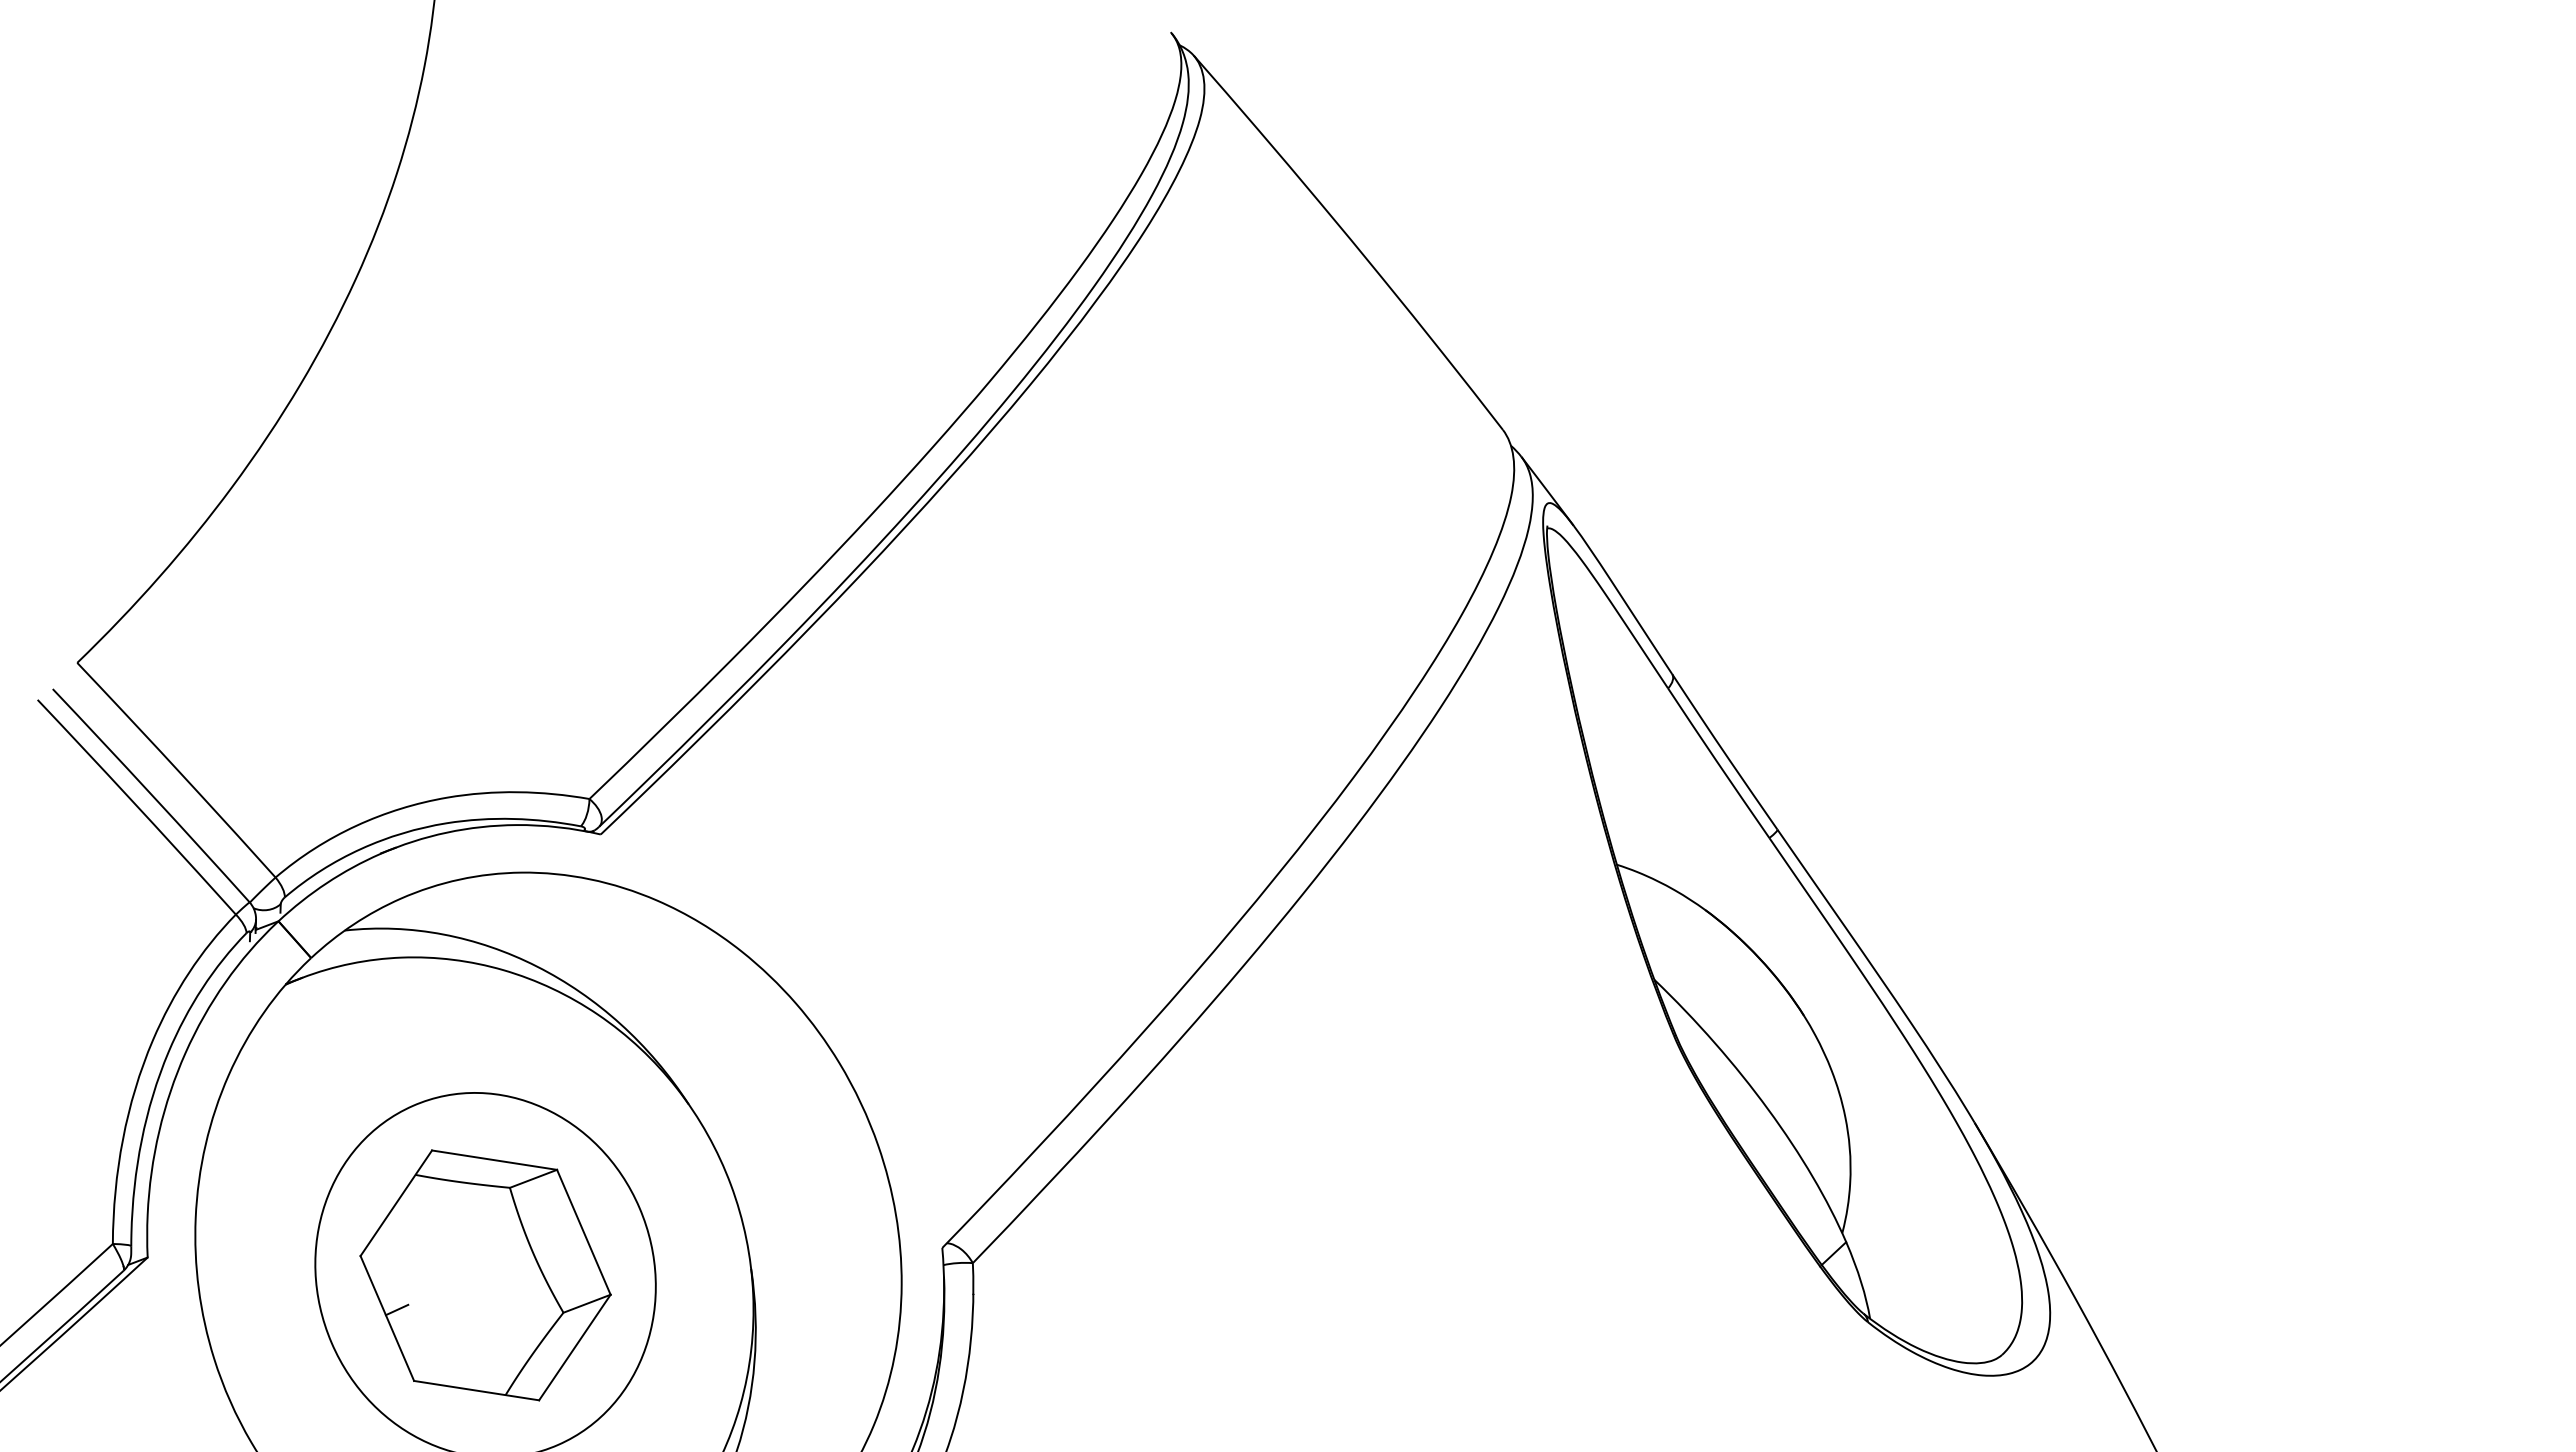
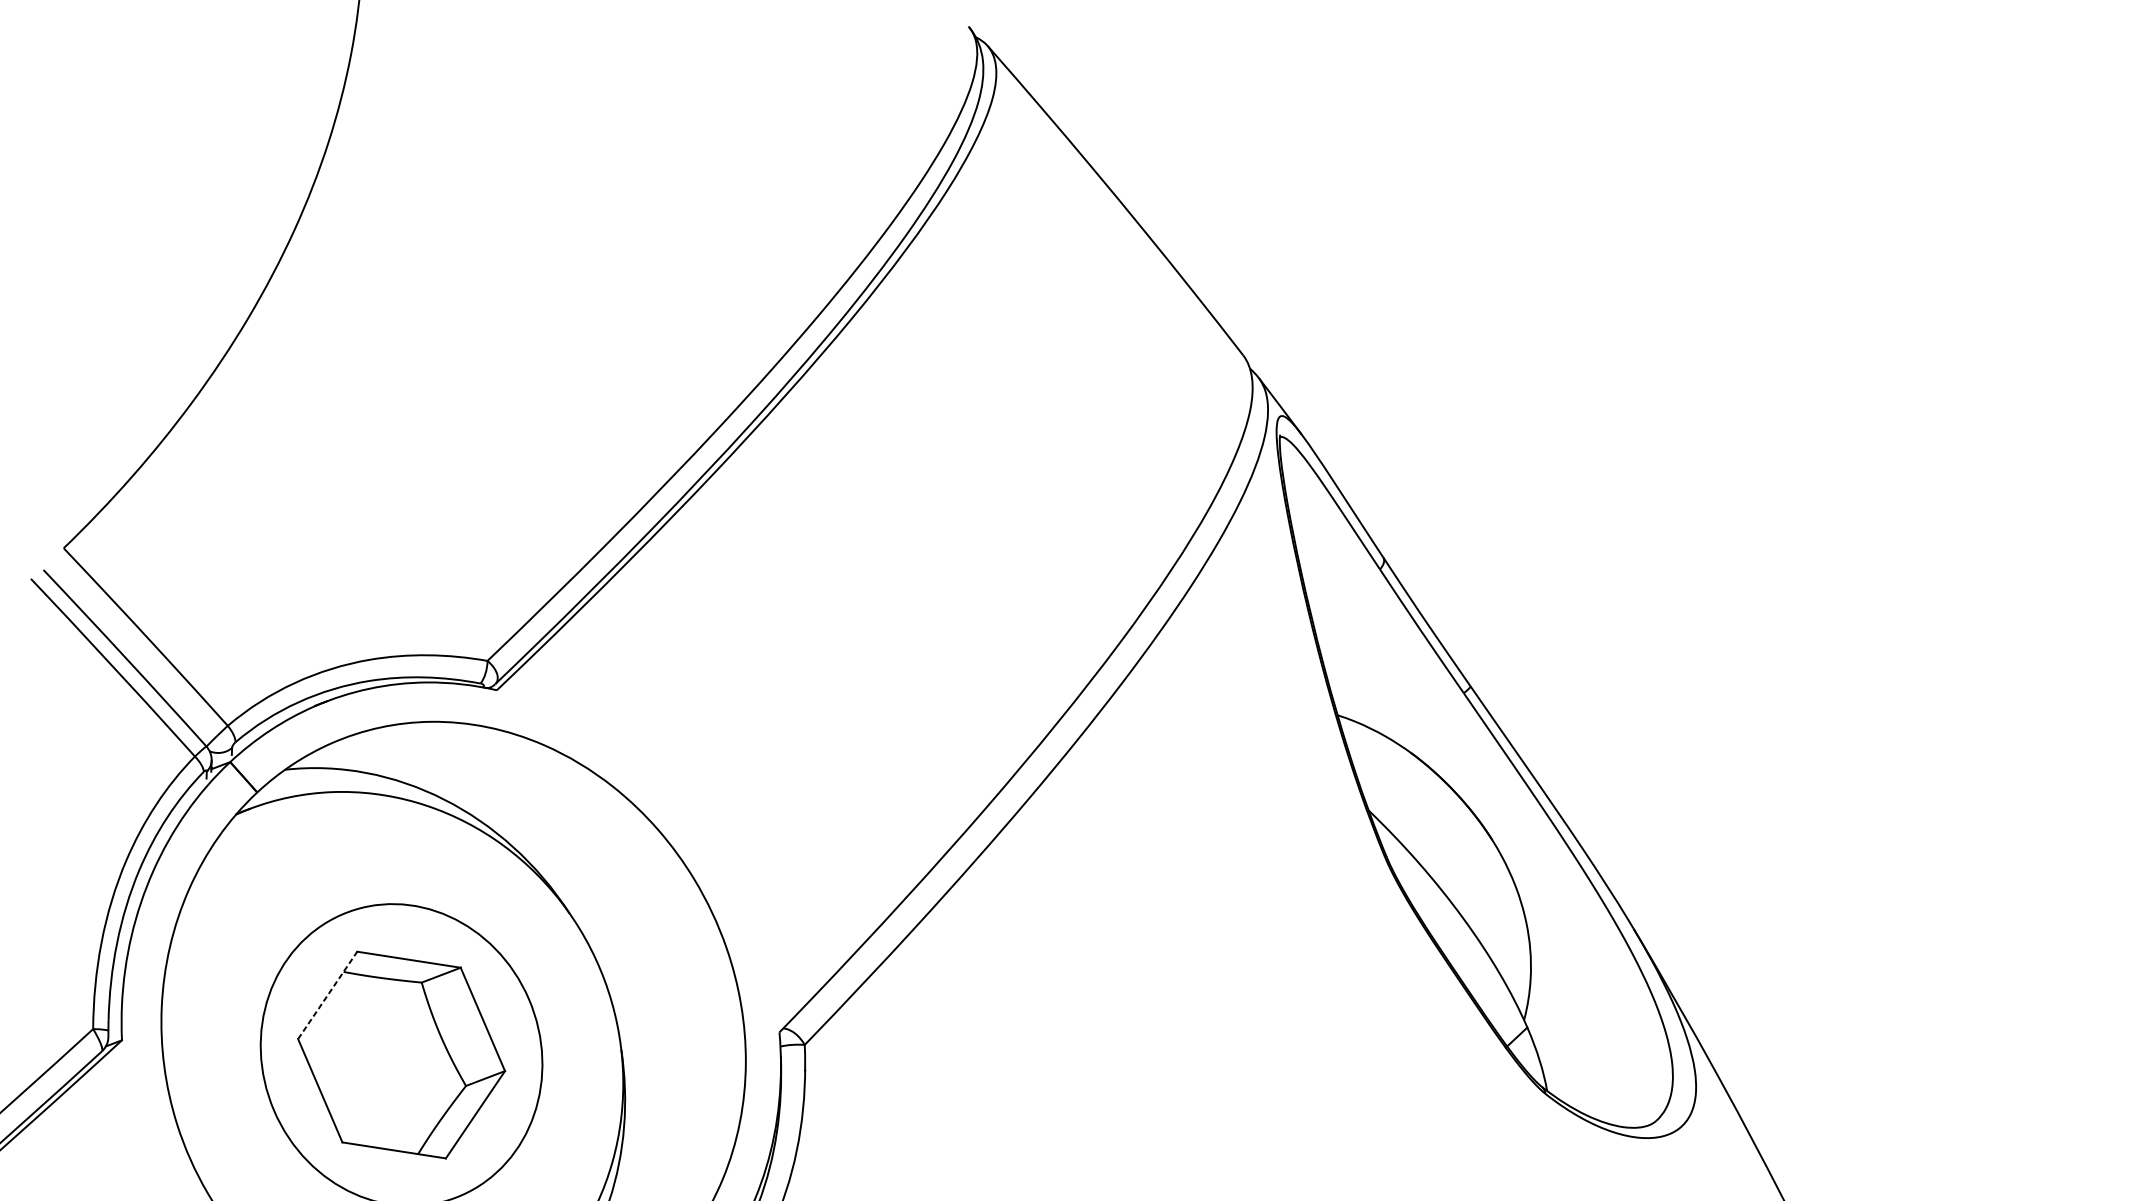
line: (396, 1203) -> (327, 995), solid -> dashed
line: (396, 1309) -> (327, 1083), removed

